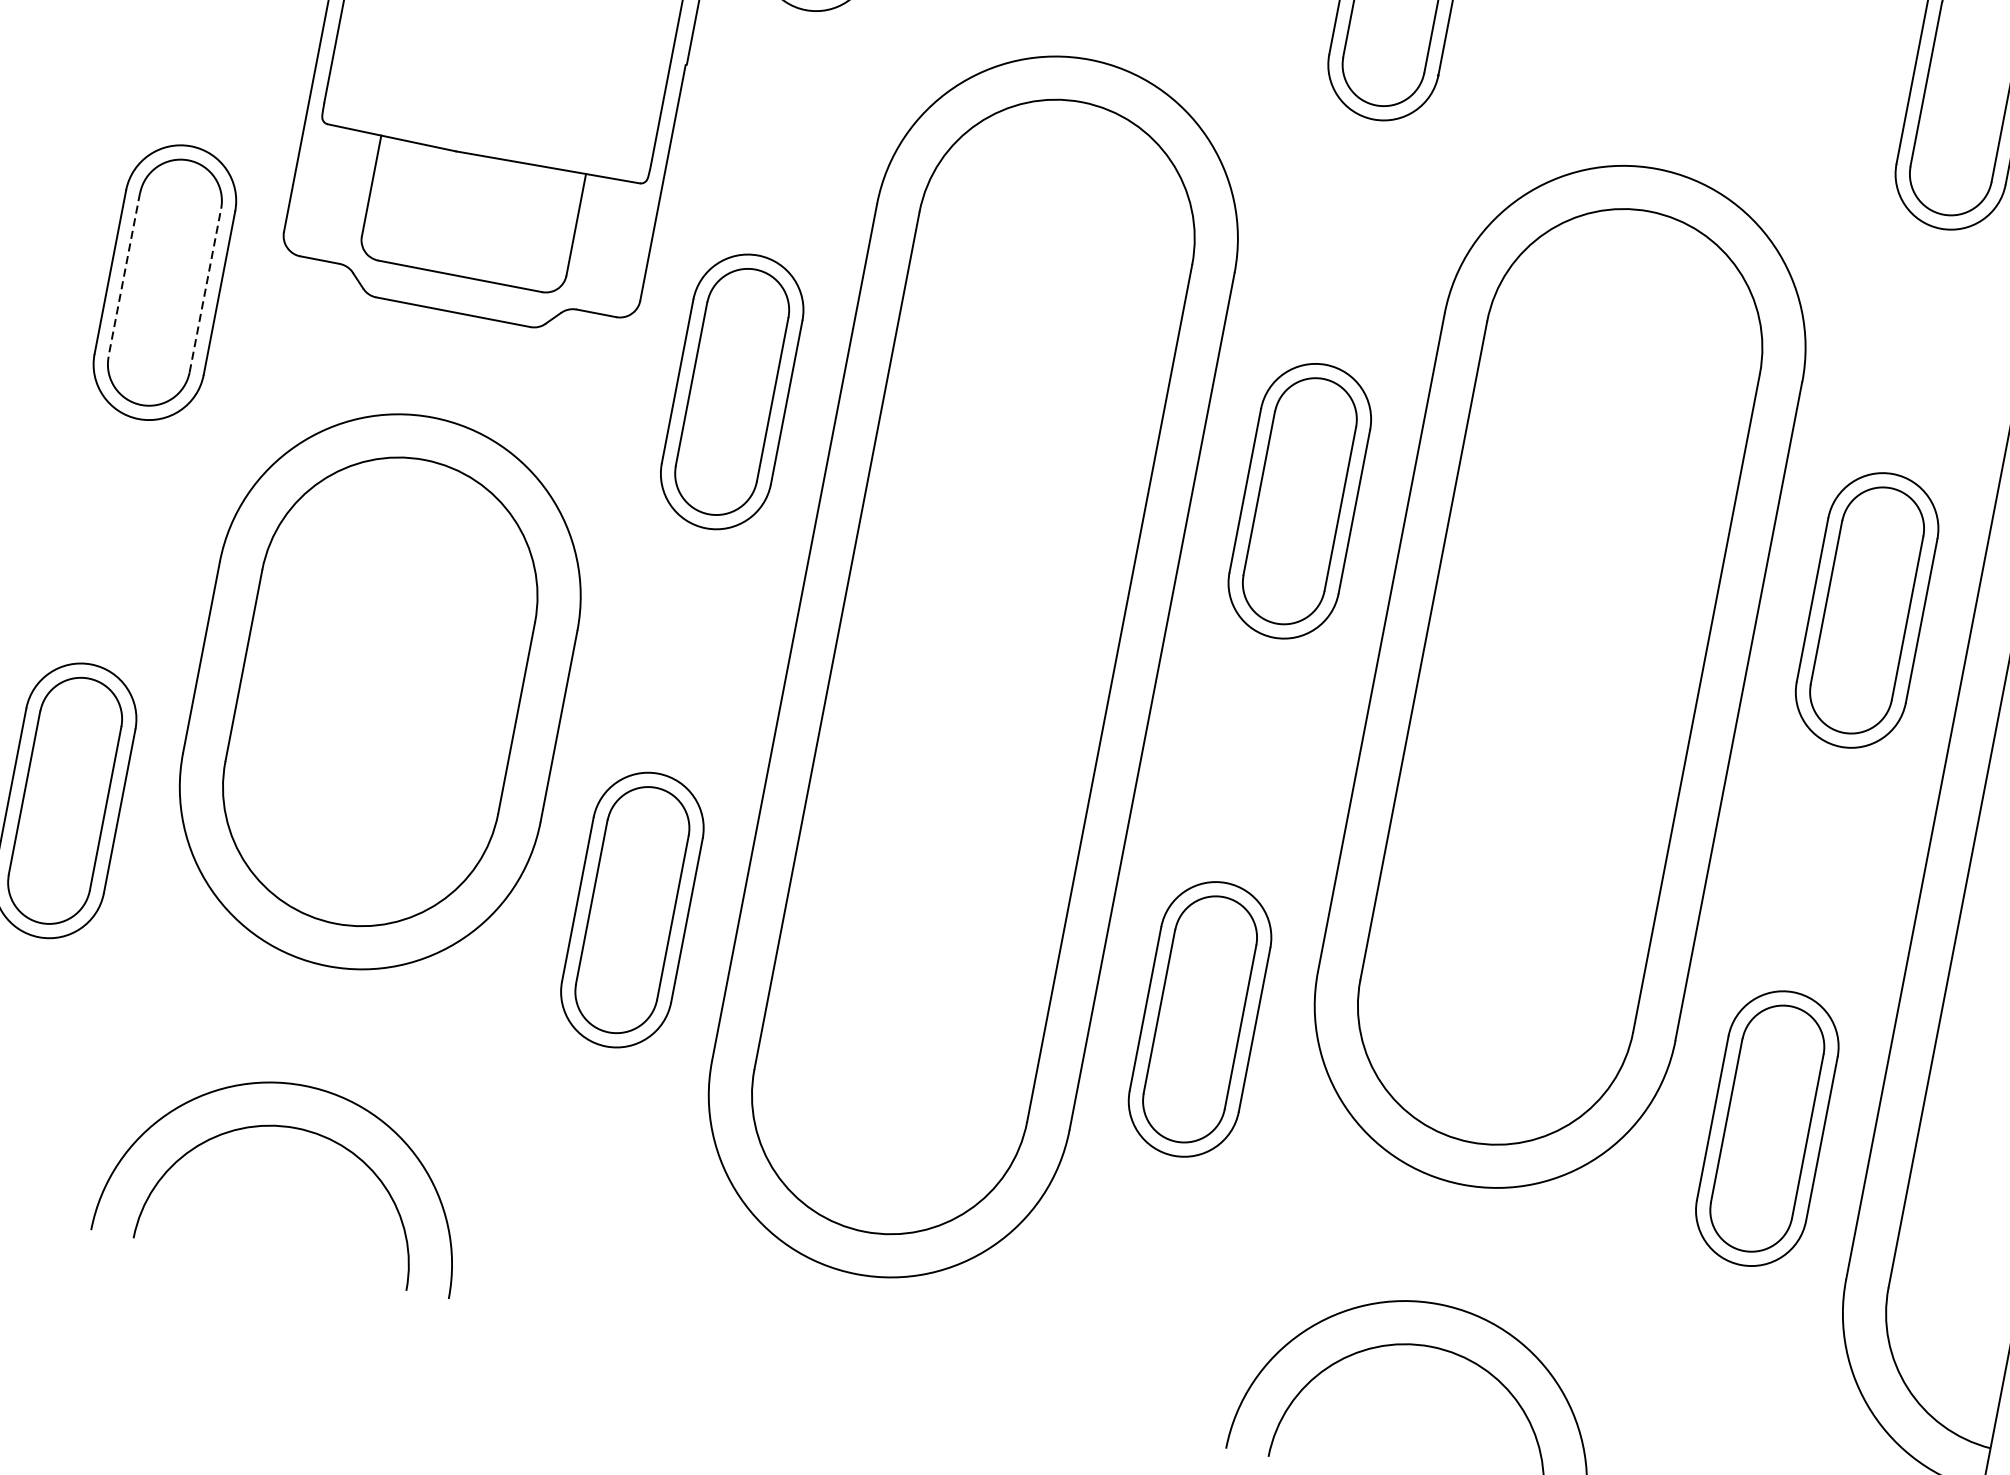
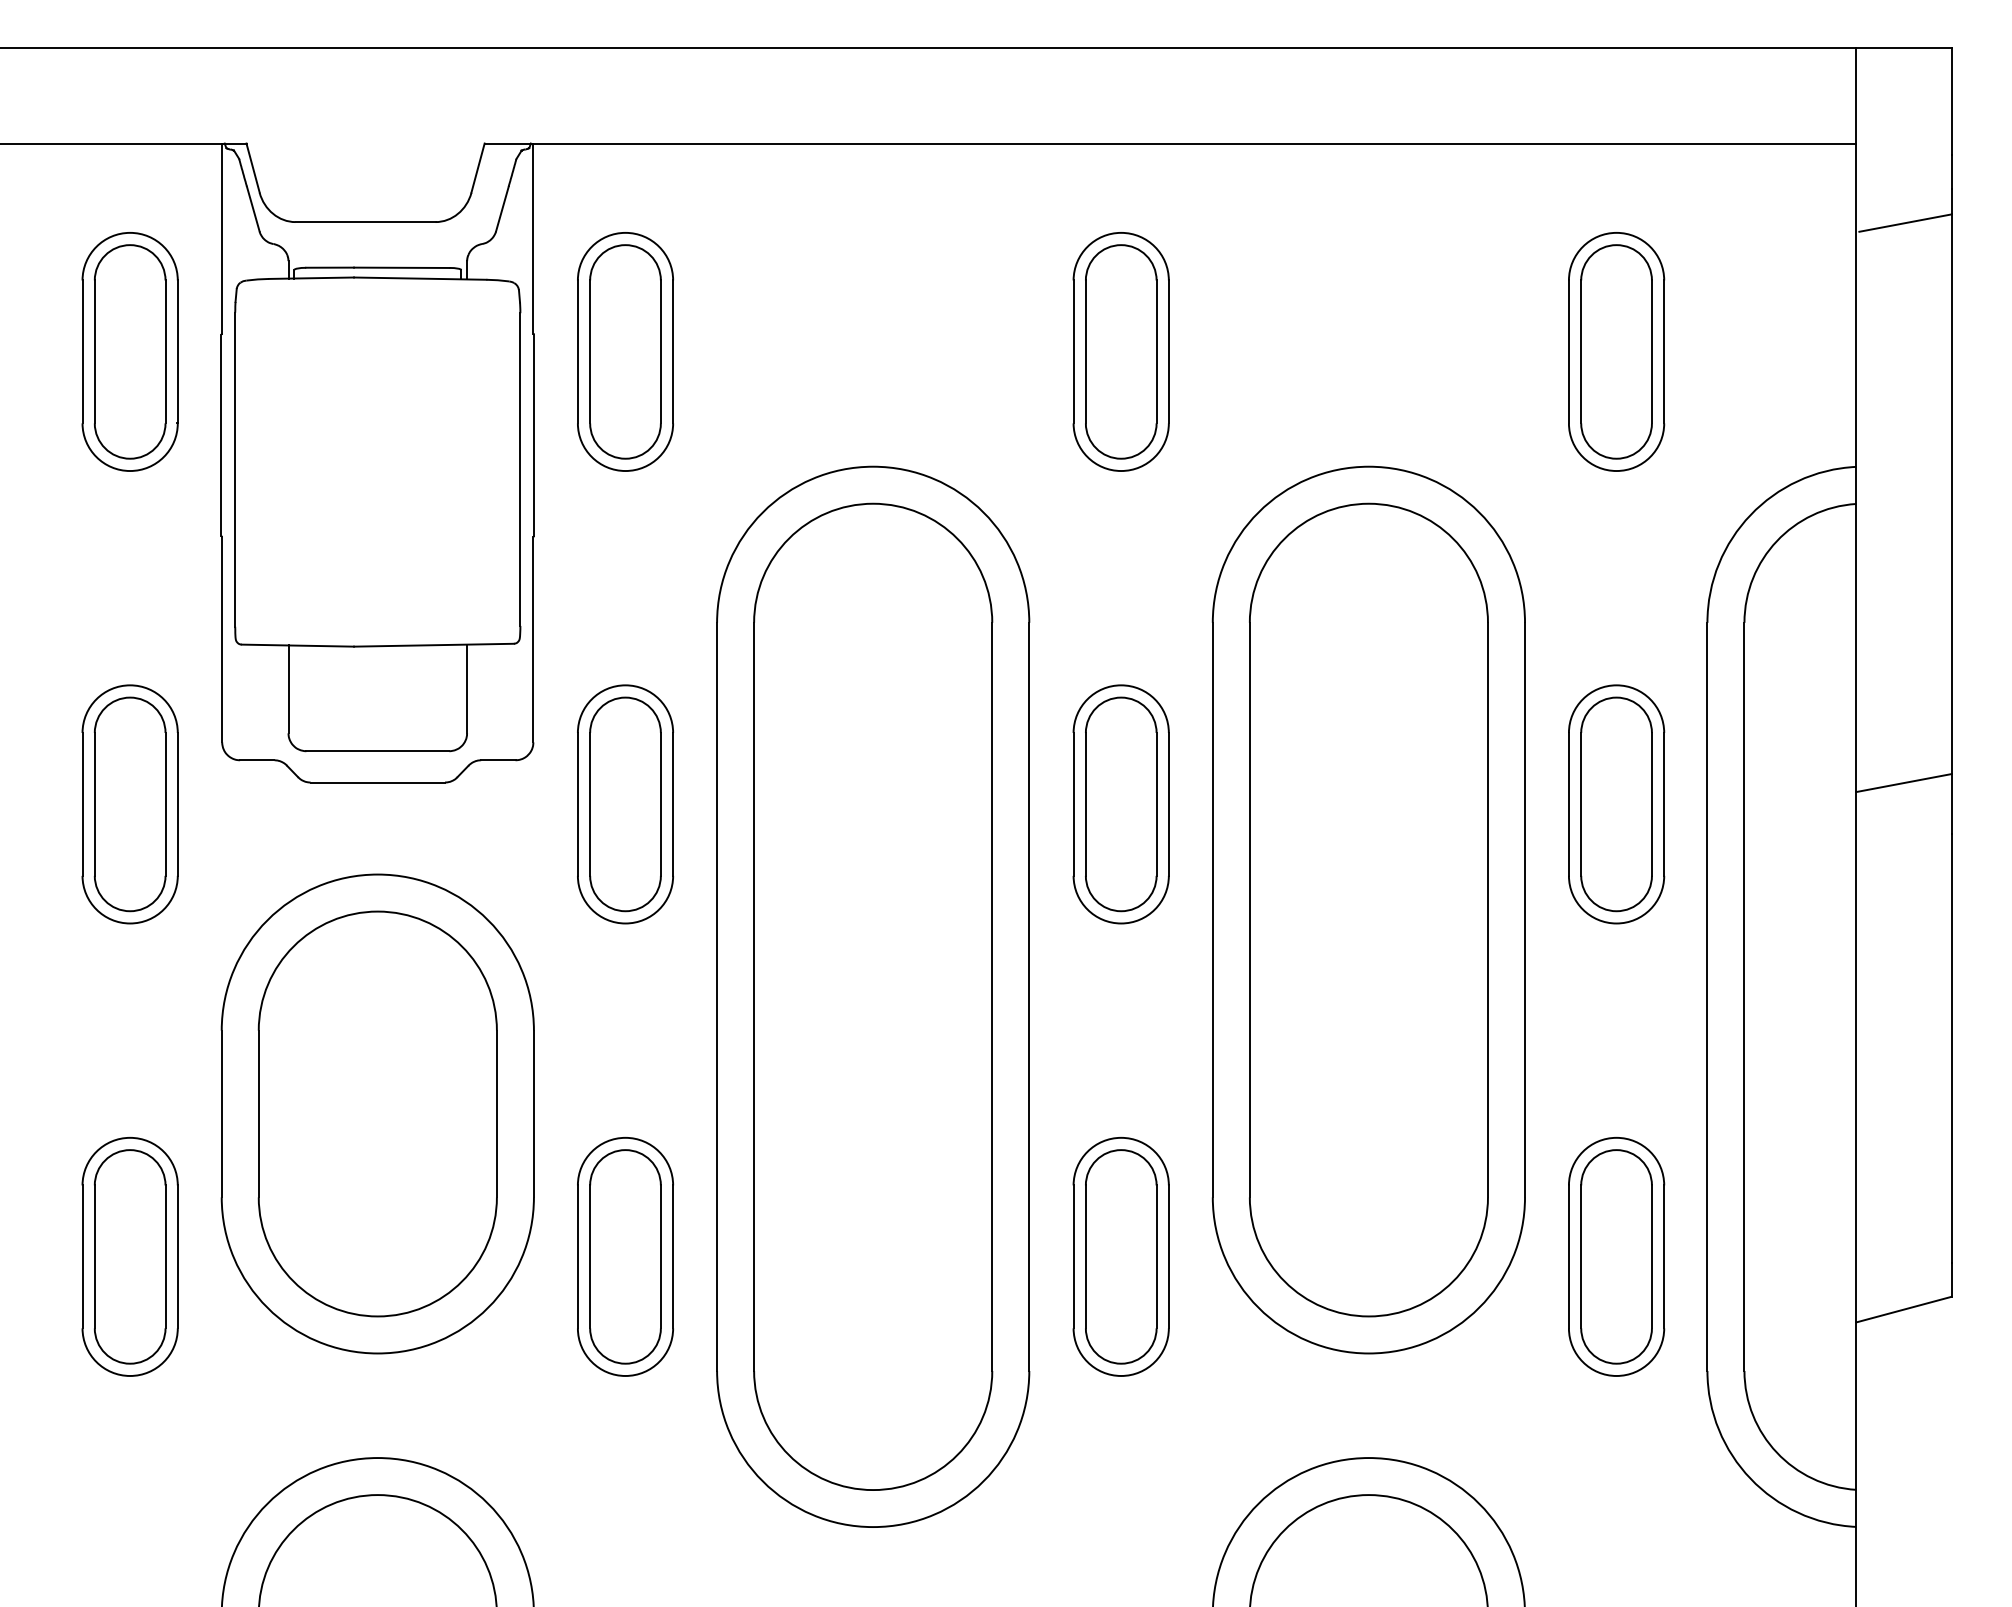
line: (124, 274) -> (94, 804), dashed -> solid
line: (205, 289) -> (165, 803), dashed -> solid

